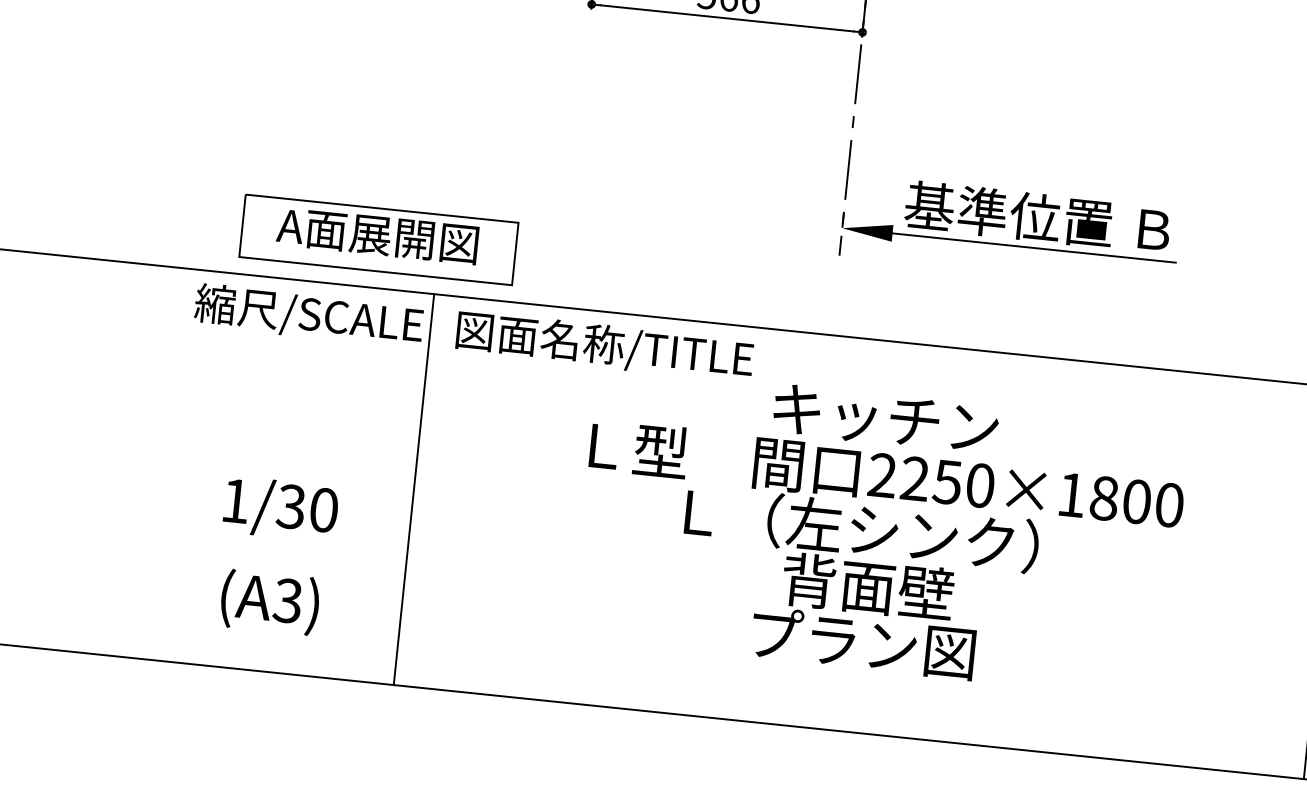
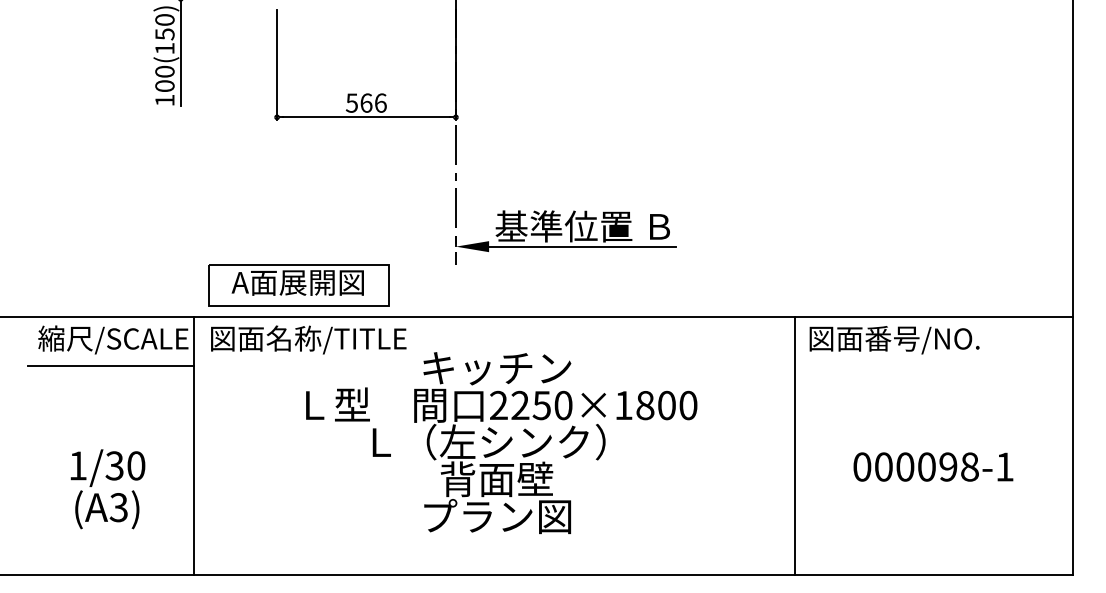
part: (378, 239) -> (298, 285), moved
line: (300, 355) -> (110, 366), added
text: (270, 602) -> (107, 509), moved

